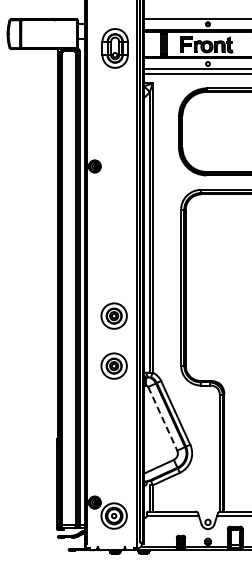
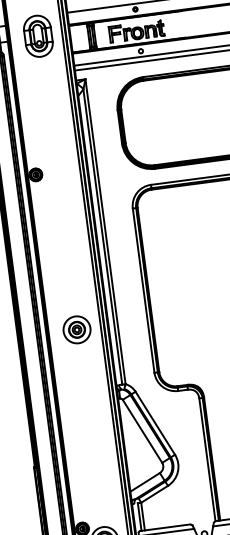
part: (114, 48) -> (37, 36), moved
part: (113, 365) -> (83, 381), removed
line: (162, 418) -> (142, 431), dashed -> solid

